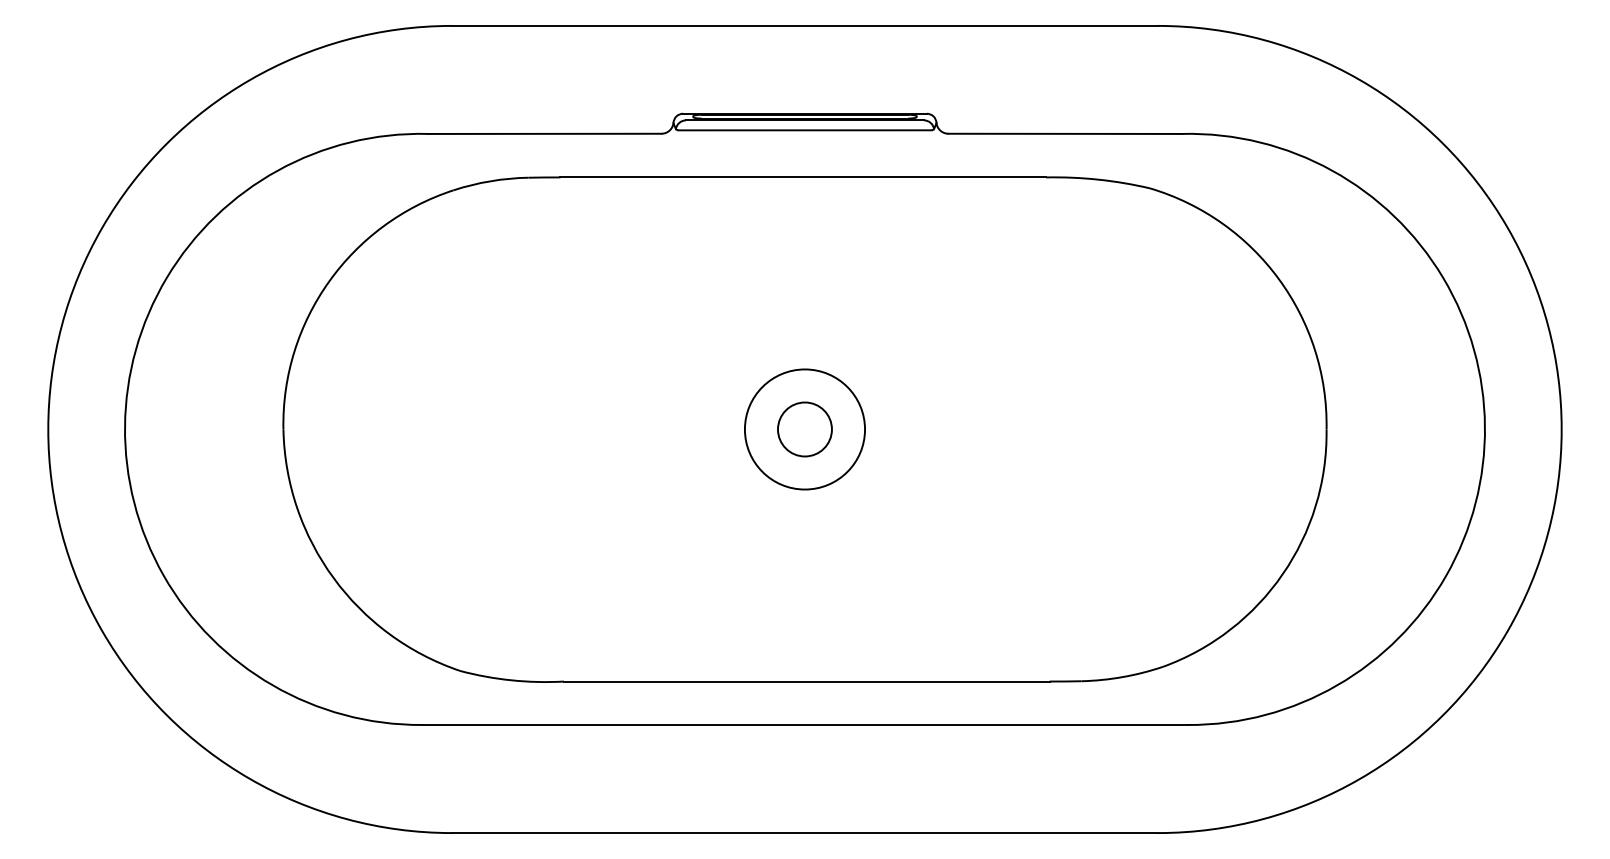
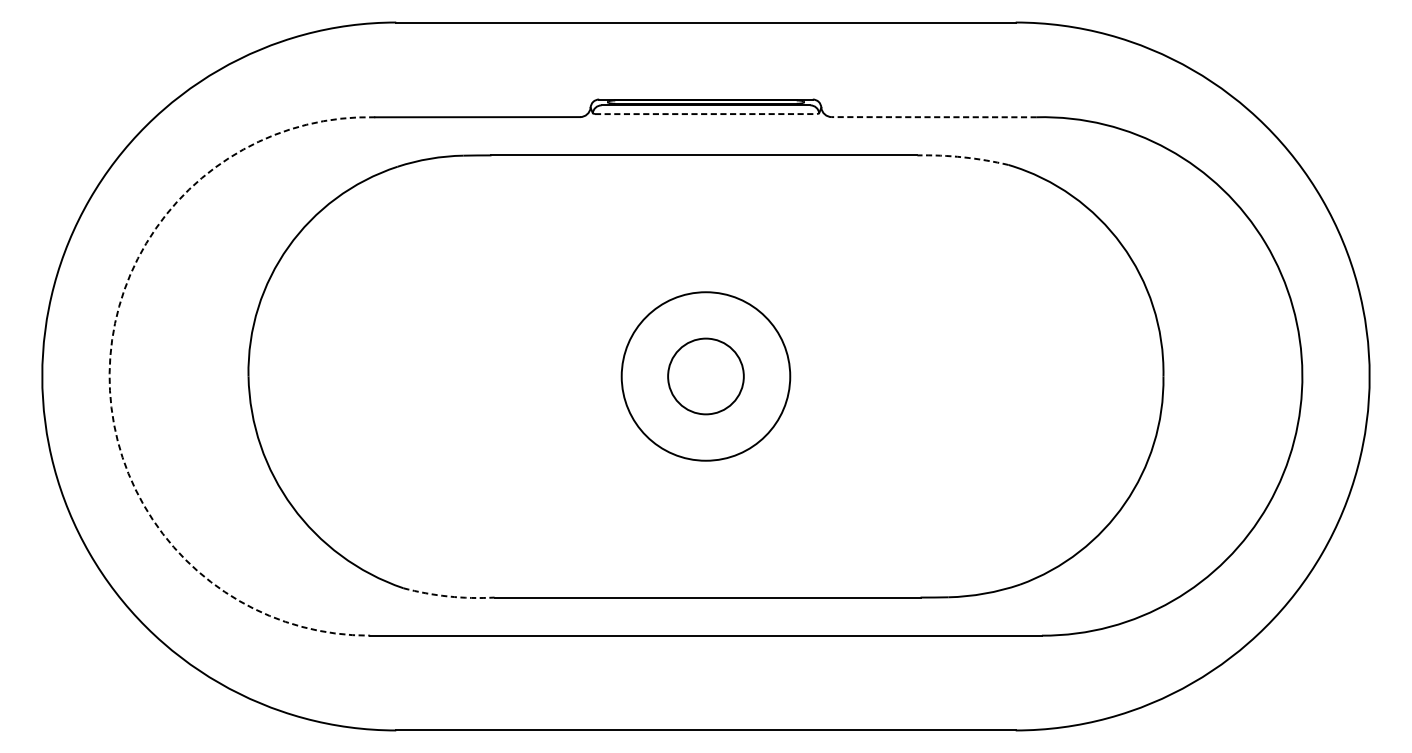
line: (805, 130) -> (706, 114), solid -> dashed
line: (1065, 133) -> (934, 116), solid -> dashed
arc: (1098, 179) -> (963, 157), solid -> dashed
arc: (125, 426) -> (110, 373), solid -> dashed
circle: (804, 429) -> (705, 376), size x1.6
circle: (804, 429) -> (705, 376), size x1.6
arc: (511, 680) -> (448, 596), solid -> dashed

